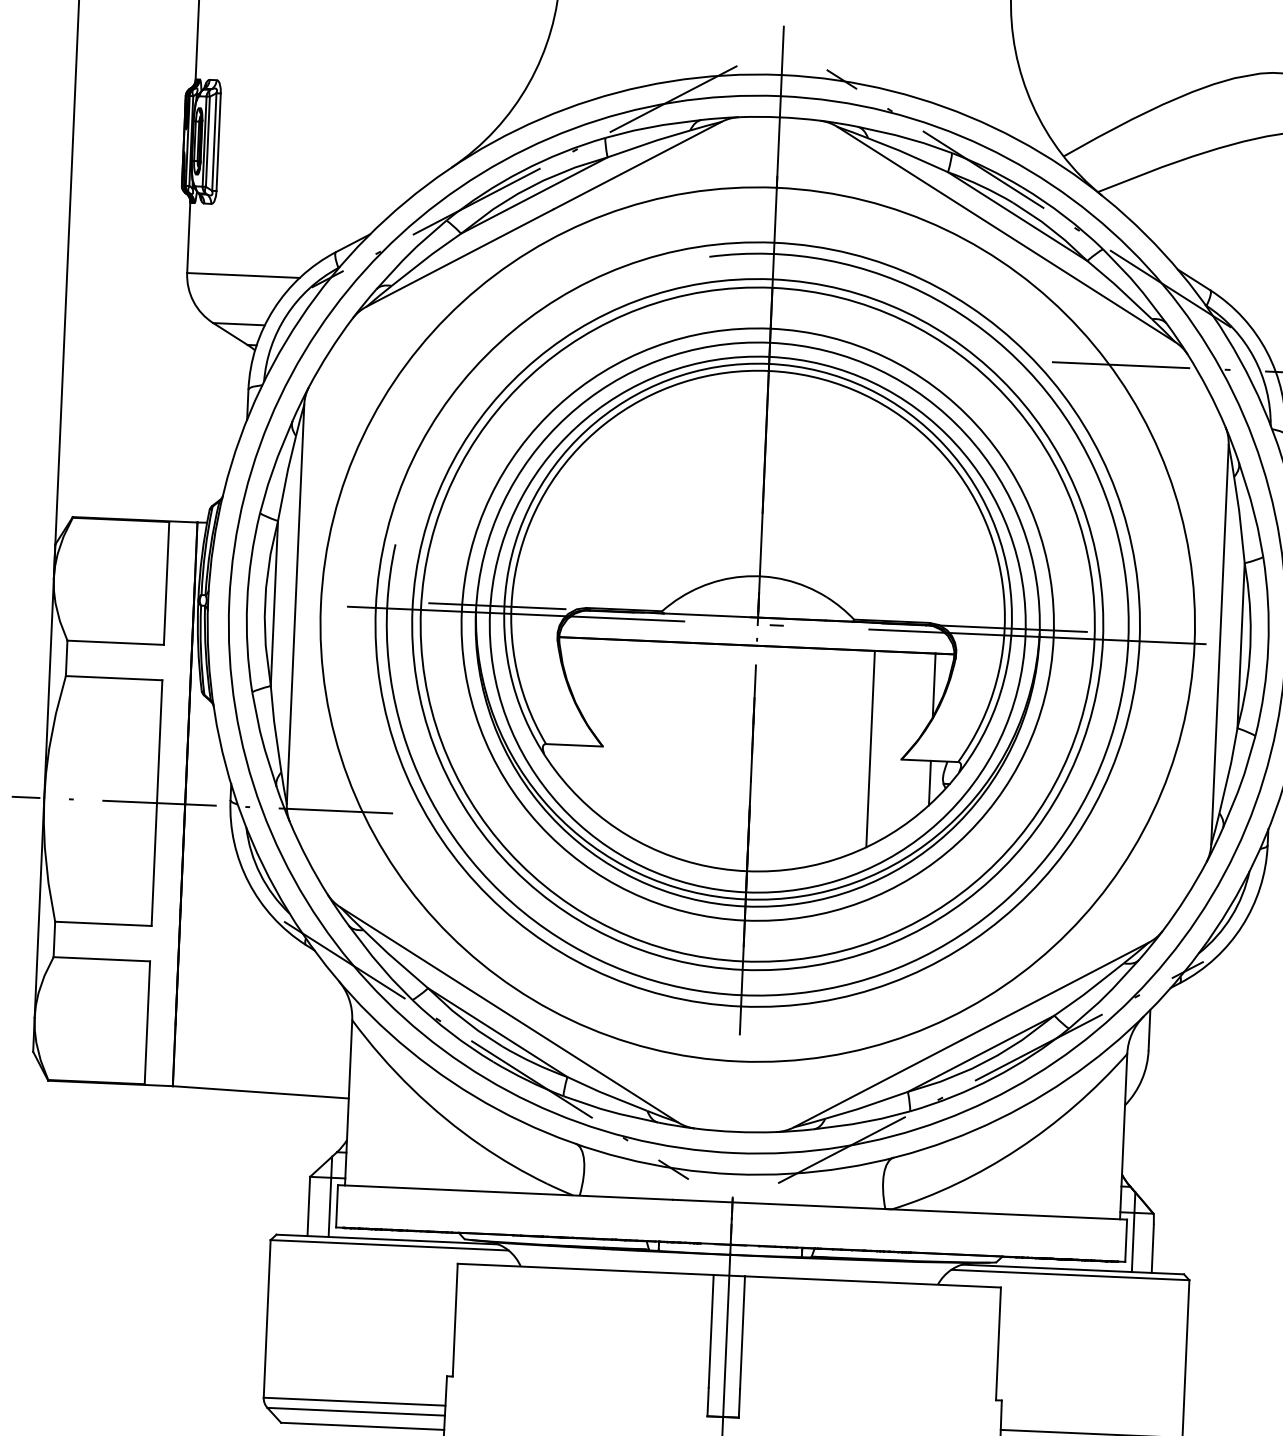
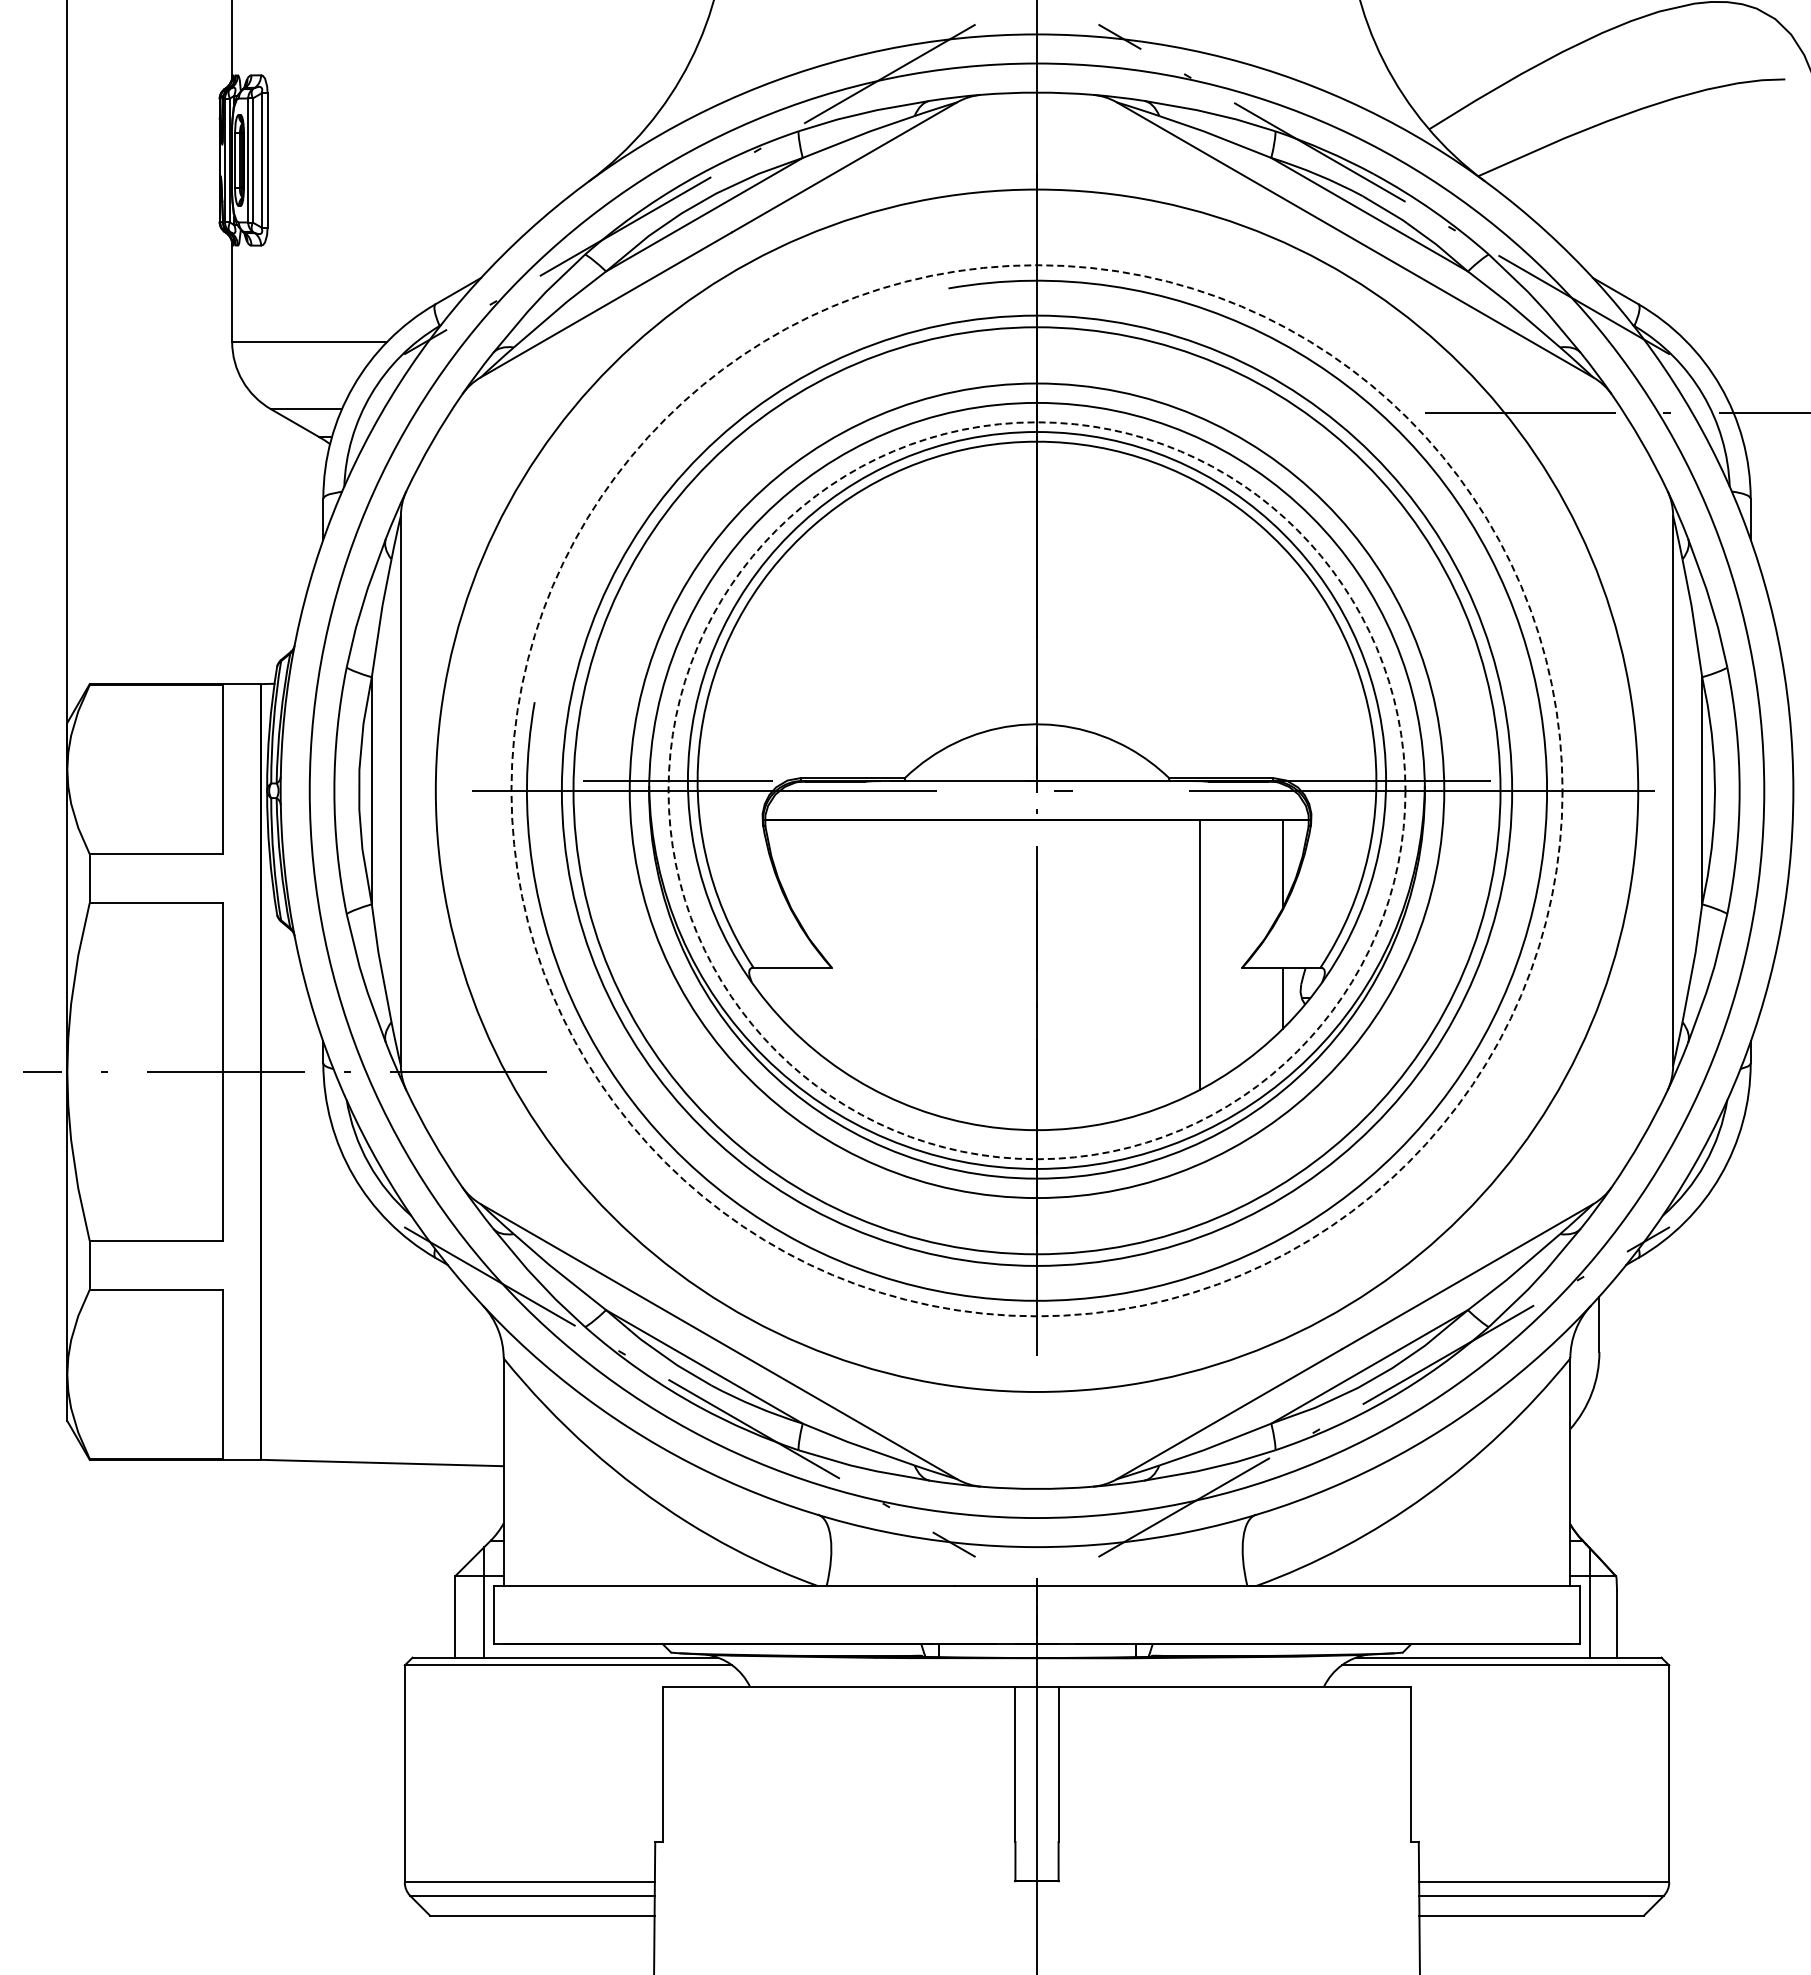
circle: (757, 624) -> (1036, 790), solid -> dashed
circle: (757, 624) -> (1036, 790), solid -> dashed

